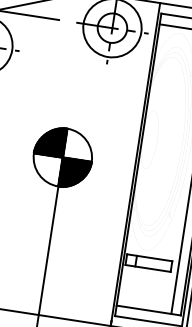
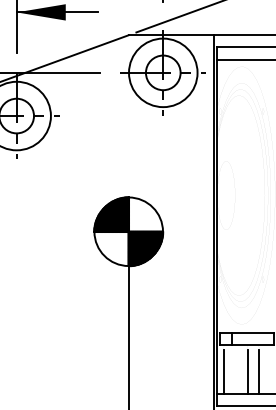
line: (124, 287) -> (223, 371), added
line: (144, 290) -> (247, 371), added
line: (155, 292) -> (259, 371), added

